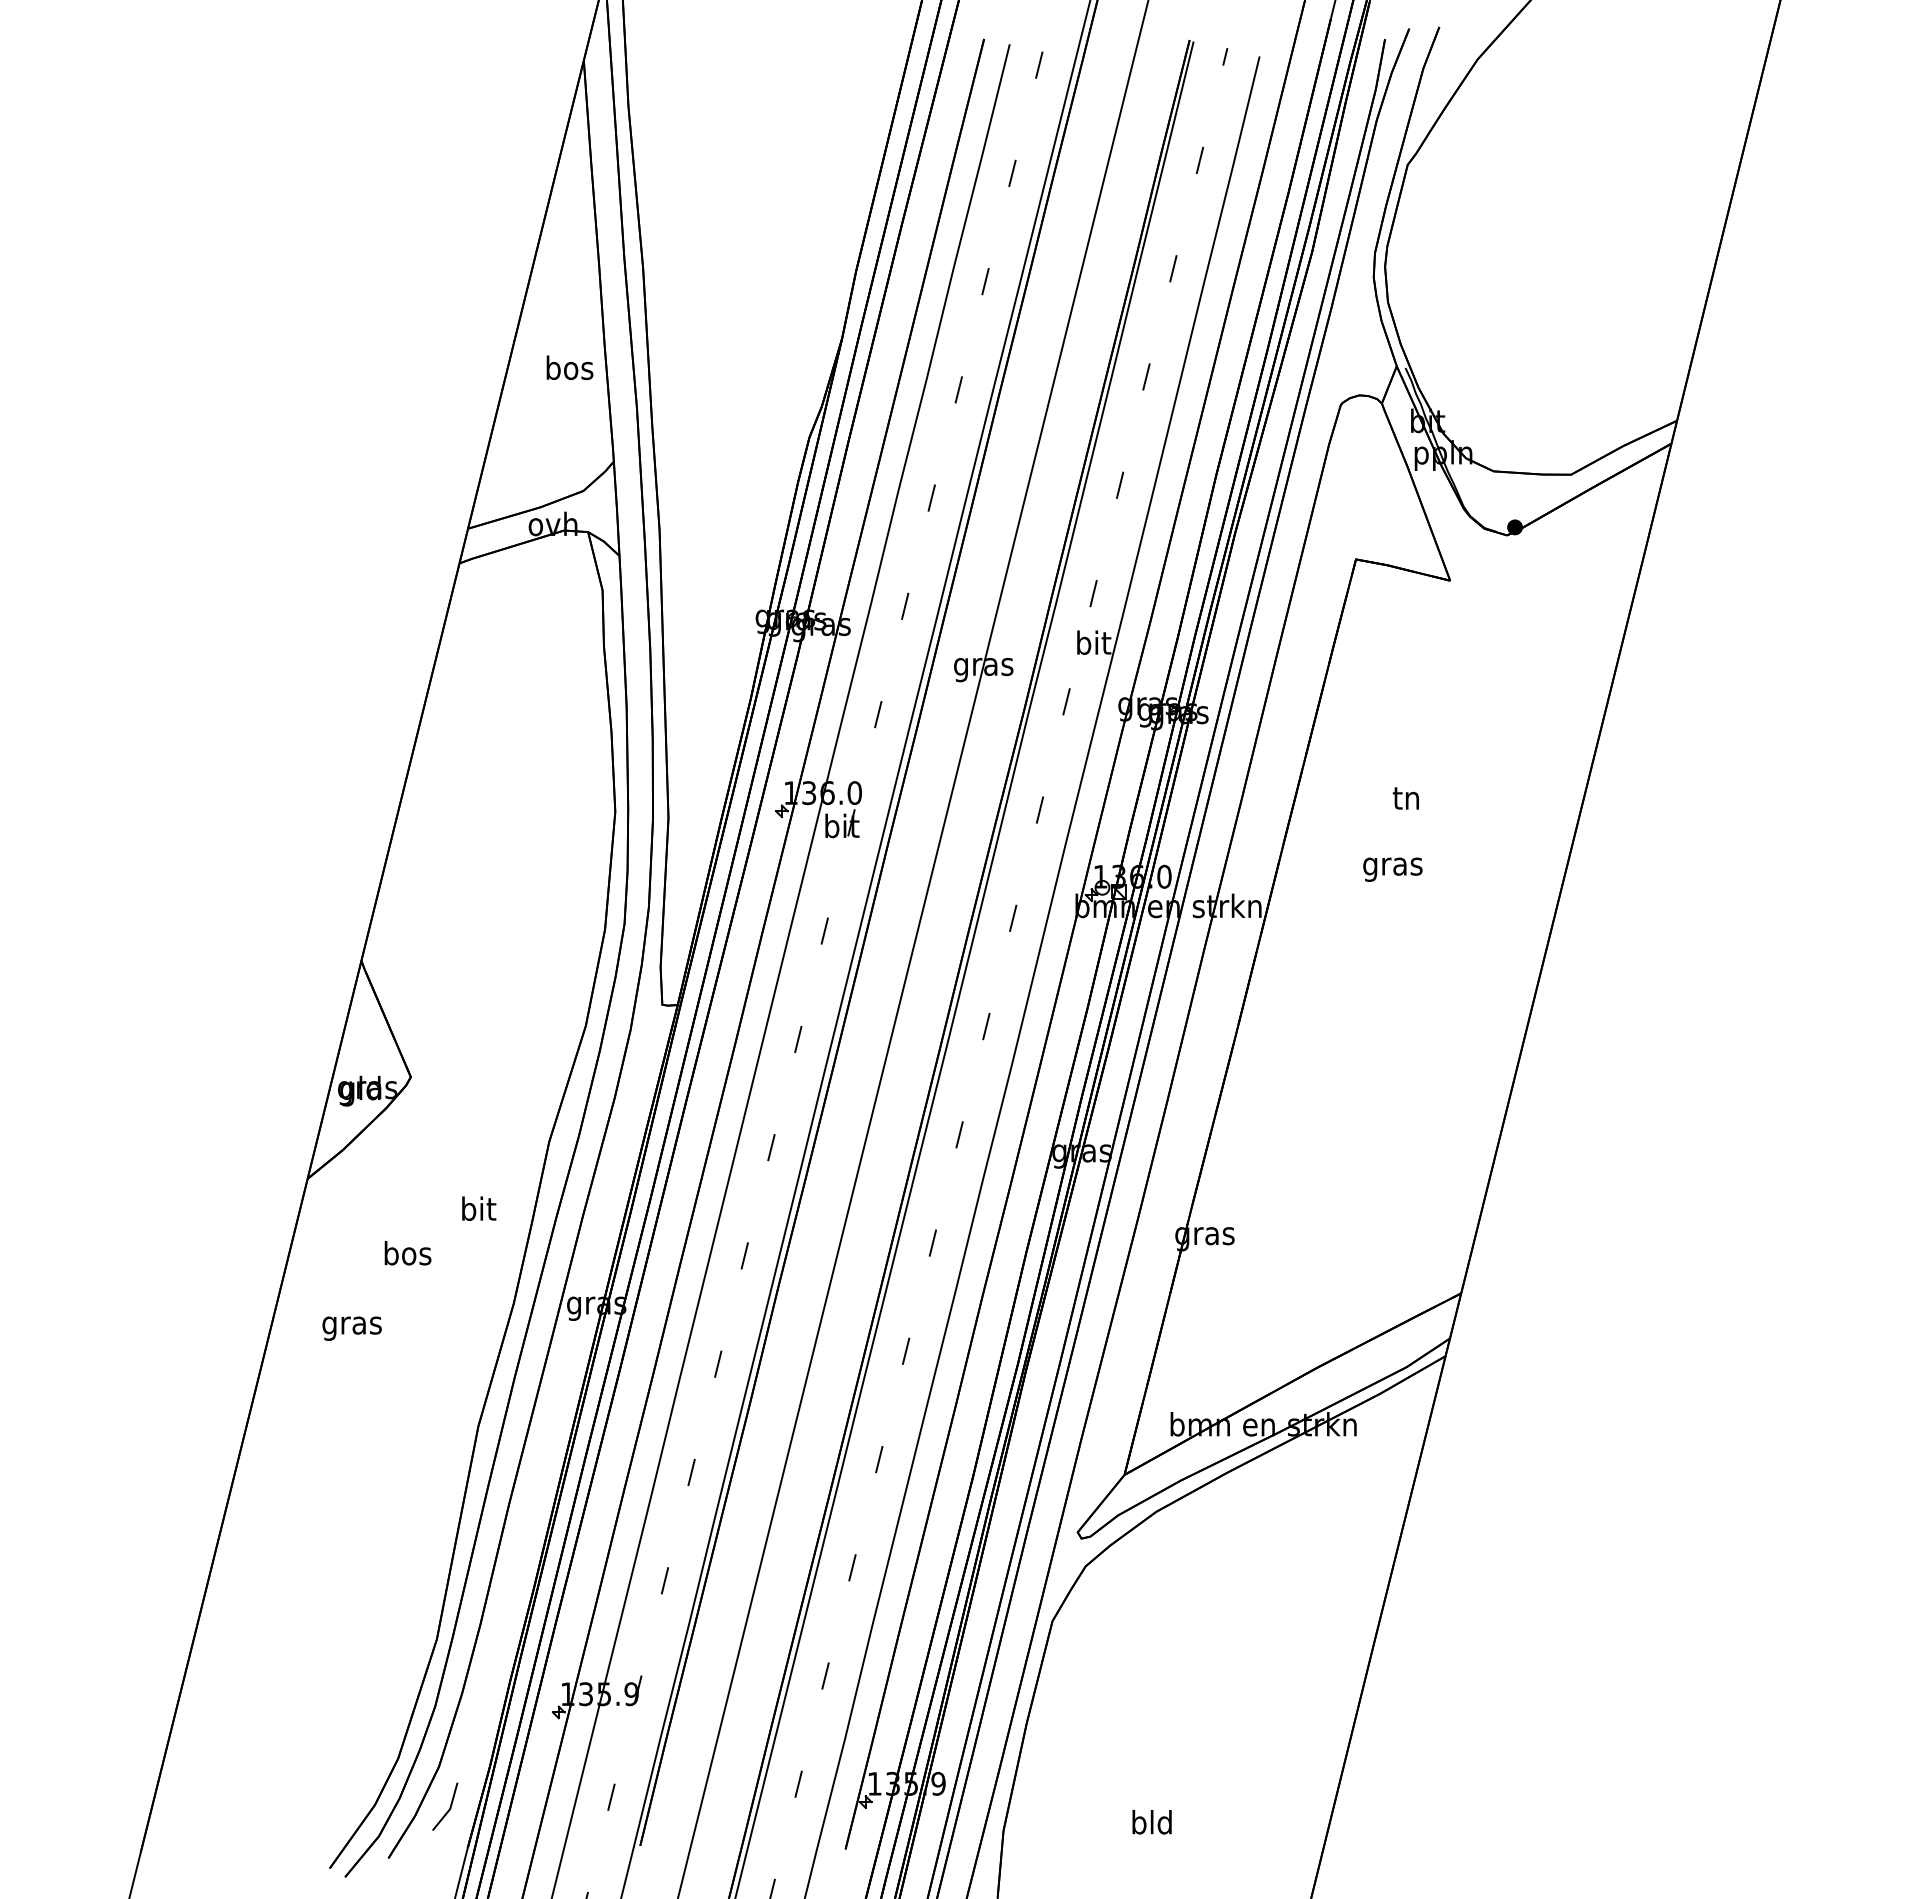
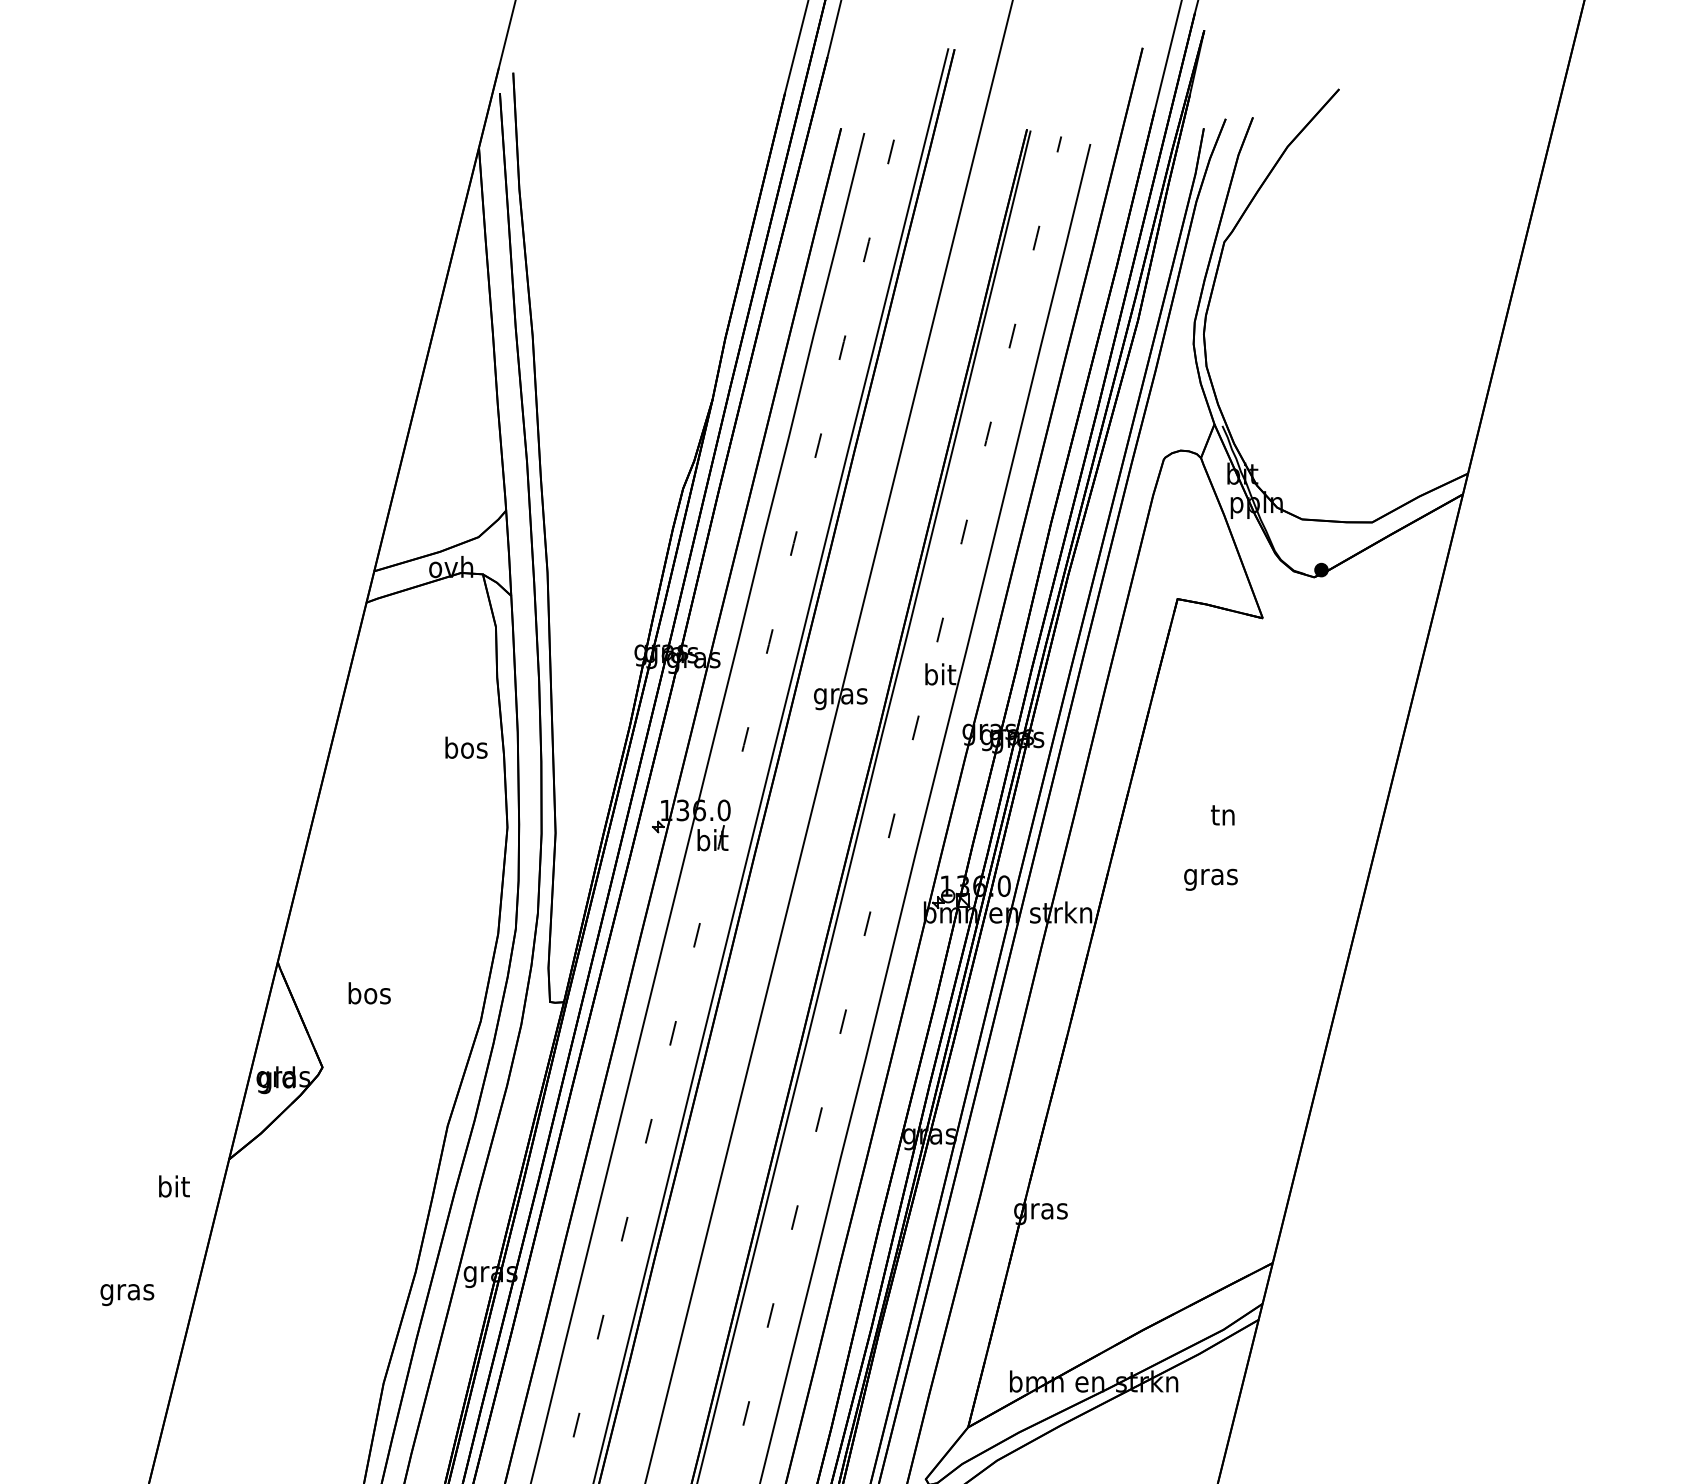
text: (569, 367) -> (466, 747), moved
text: (479, 1208) -> (174, 1186), moved
text: (407, 1253) -> (369, 993), moved
text: (351, 1328) -> (126, 1294), moved

